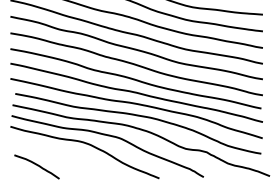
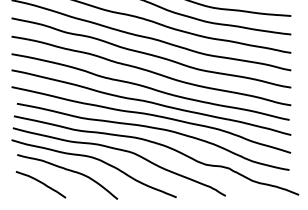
curve: (60, 154) -> (67, 170), added

